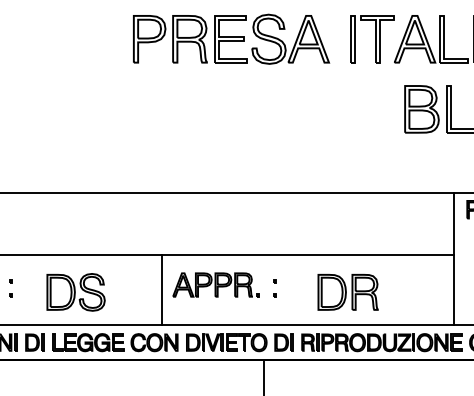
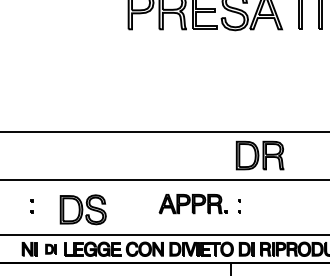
line: (161, 289) -> (150, 207), removed
part: (347, 292) -> (259, 155), moved
part: (34, 342) -> (50, 249), size x0.7

